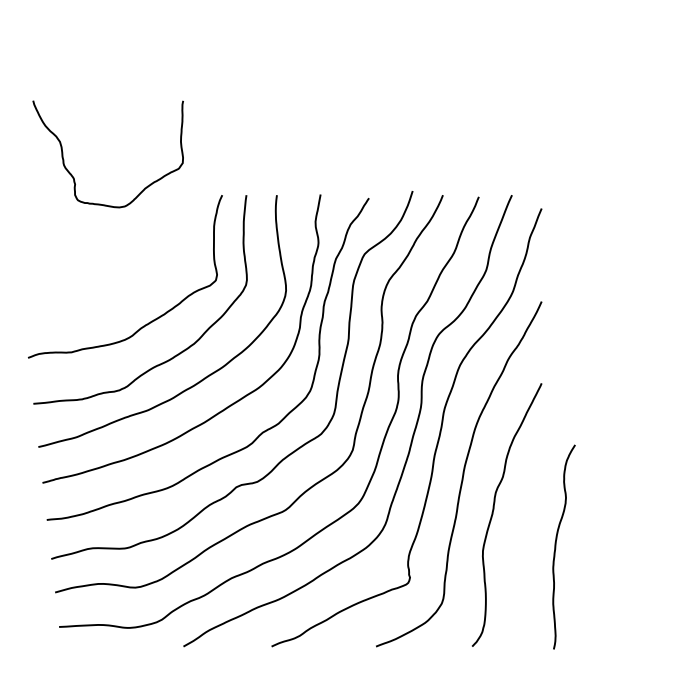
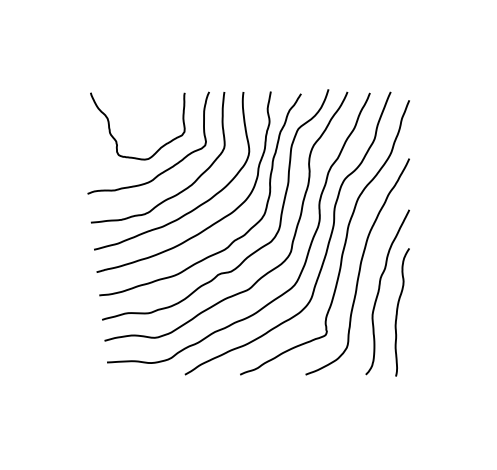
curve: (75, 178) -> (117, 141), moved
curve: (556, 547) -> (397, 312), moved

